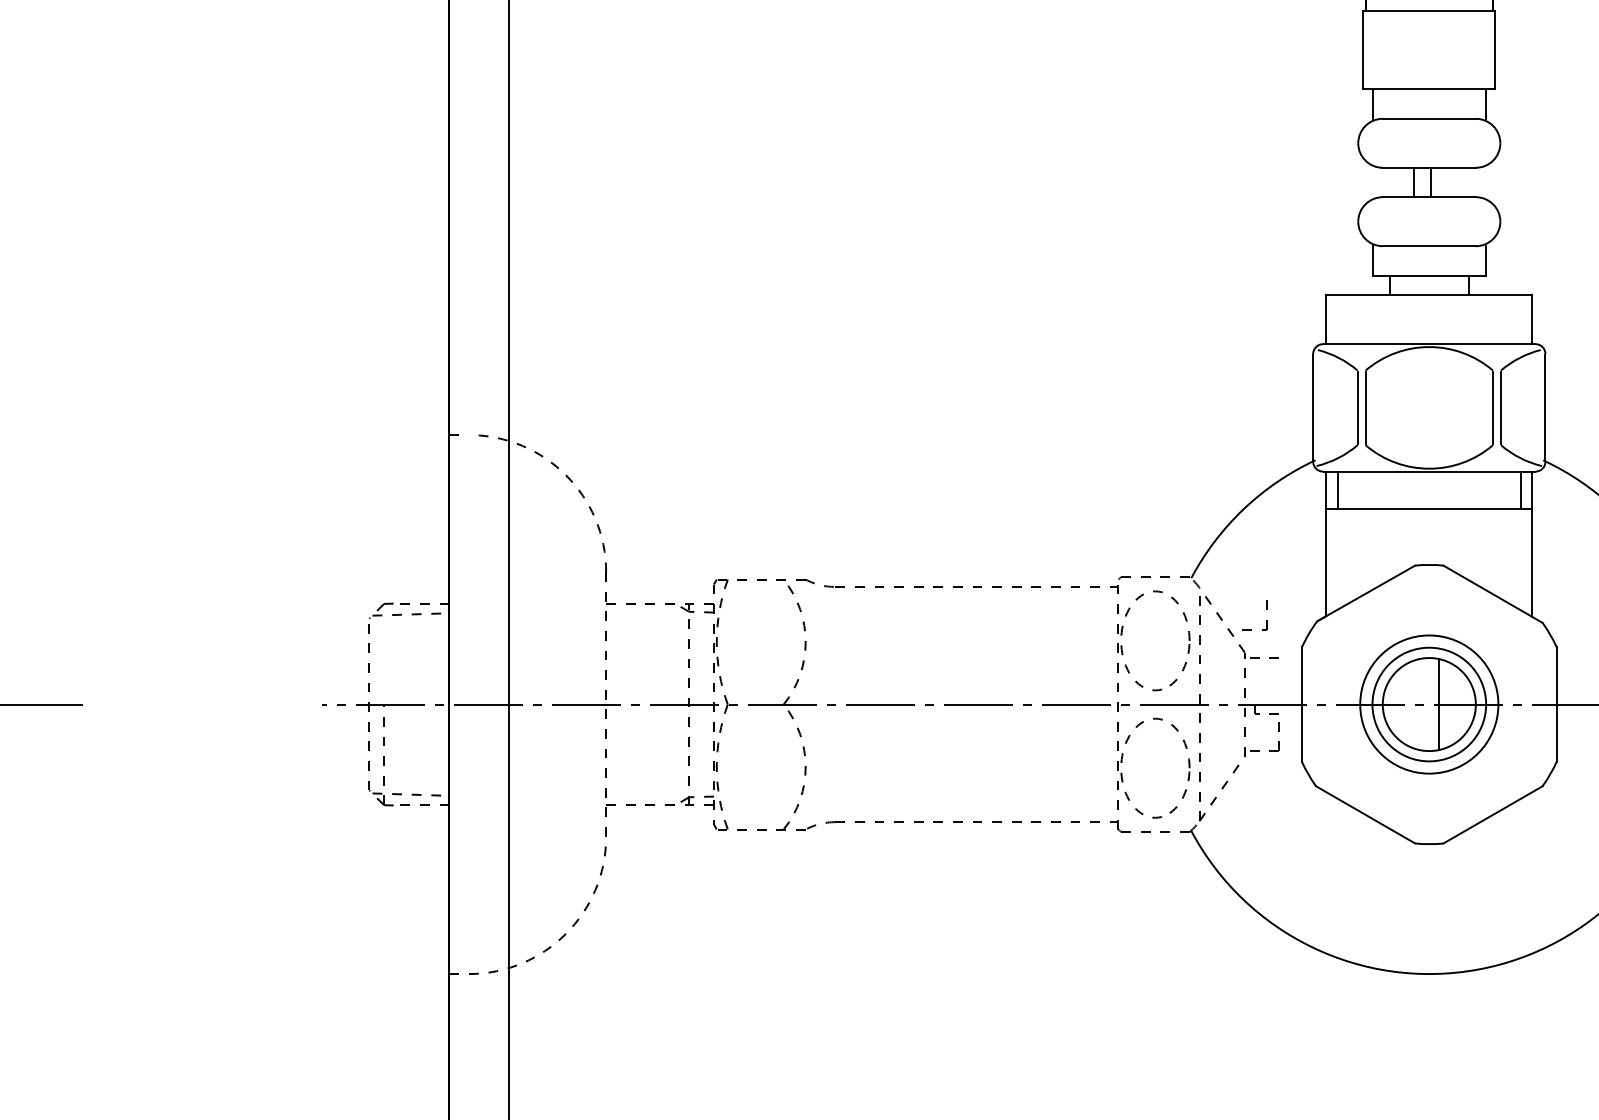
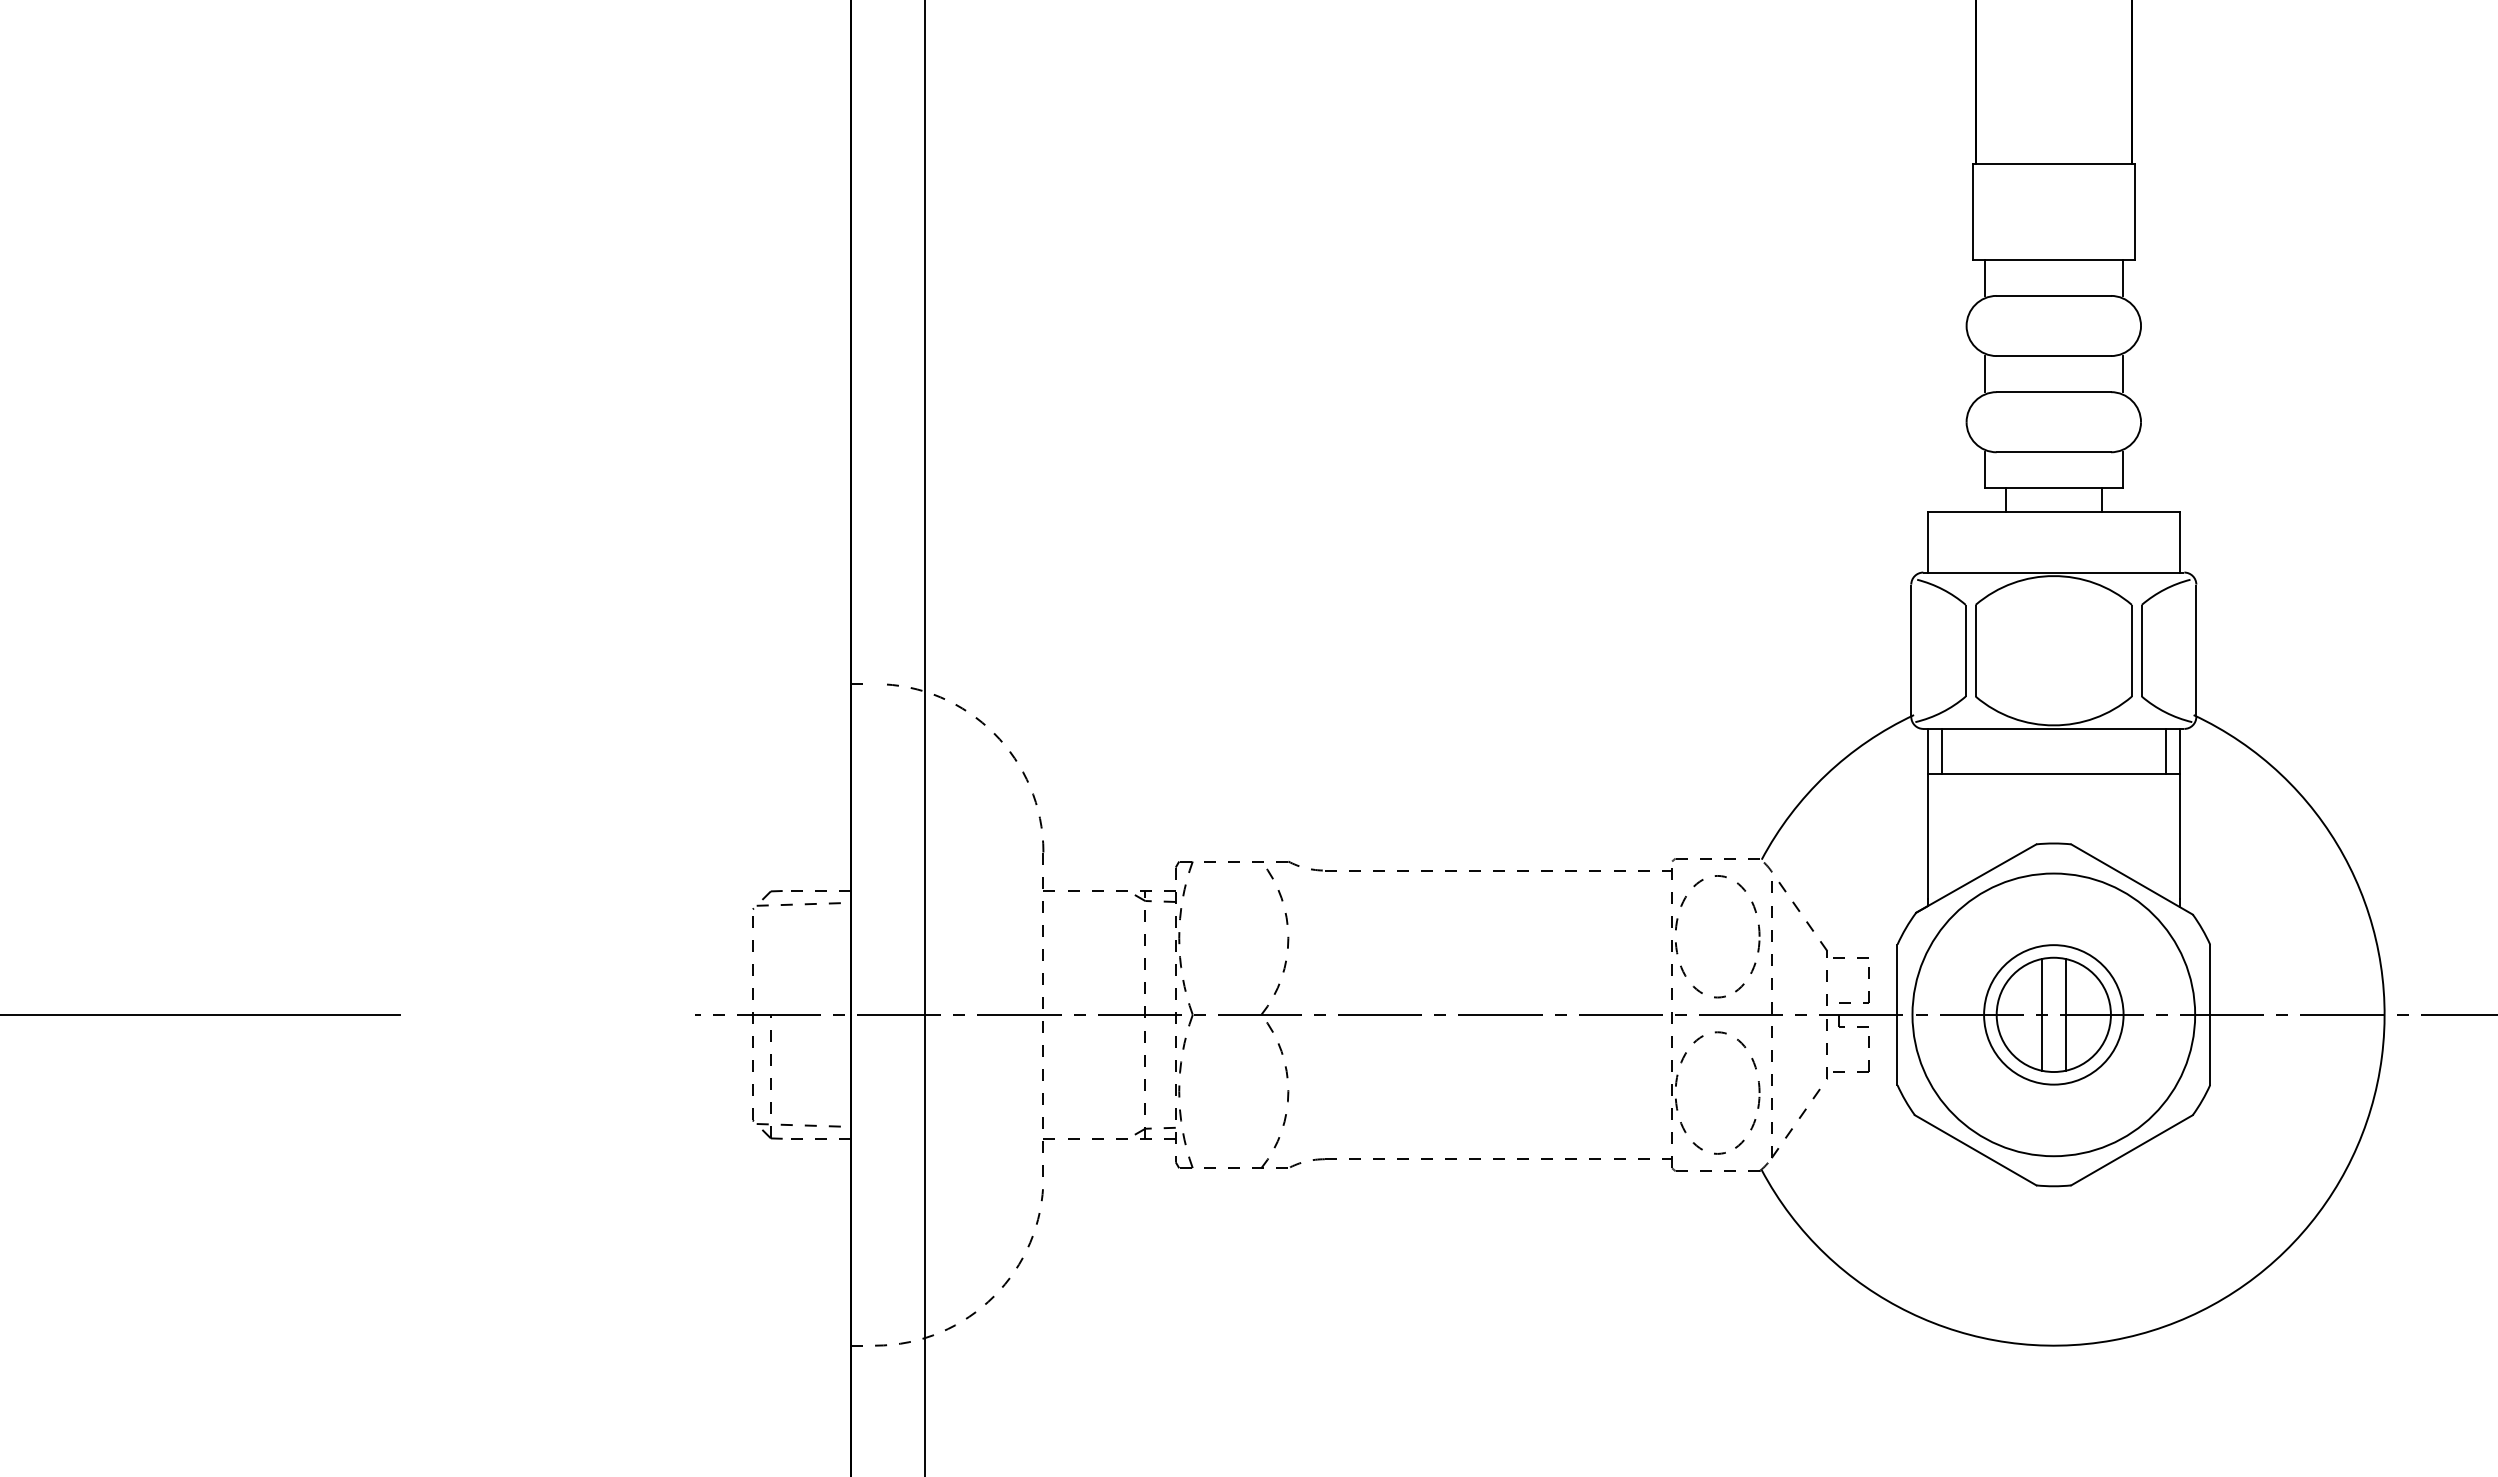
line: (1413, 182) -> (2122, 374), moved
line: (1430, 182) -> (1984, 374), moved
part: (1266, 620) -> (1868, 991), moved
line: (1419, 704) -> (2041, 1014), added
circle: (1429, 704) -> (2053, 1014), size x1.67

